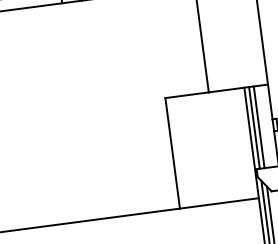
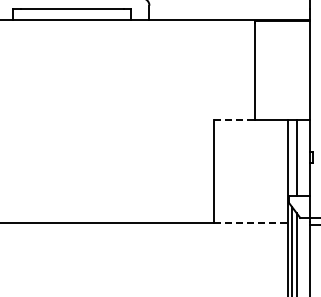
line: (187, 95) -> (234, 119), solid -> dashed
line: (254, 127) -> (292, 157), removed
line: (218, 203) -> (250, 222), solid -> dashed

